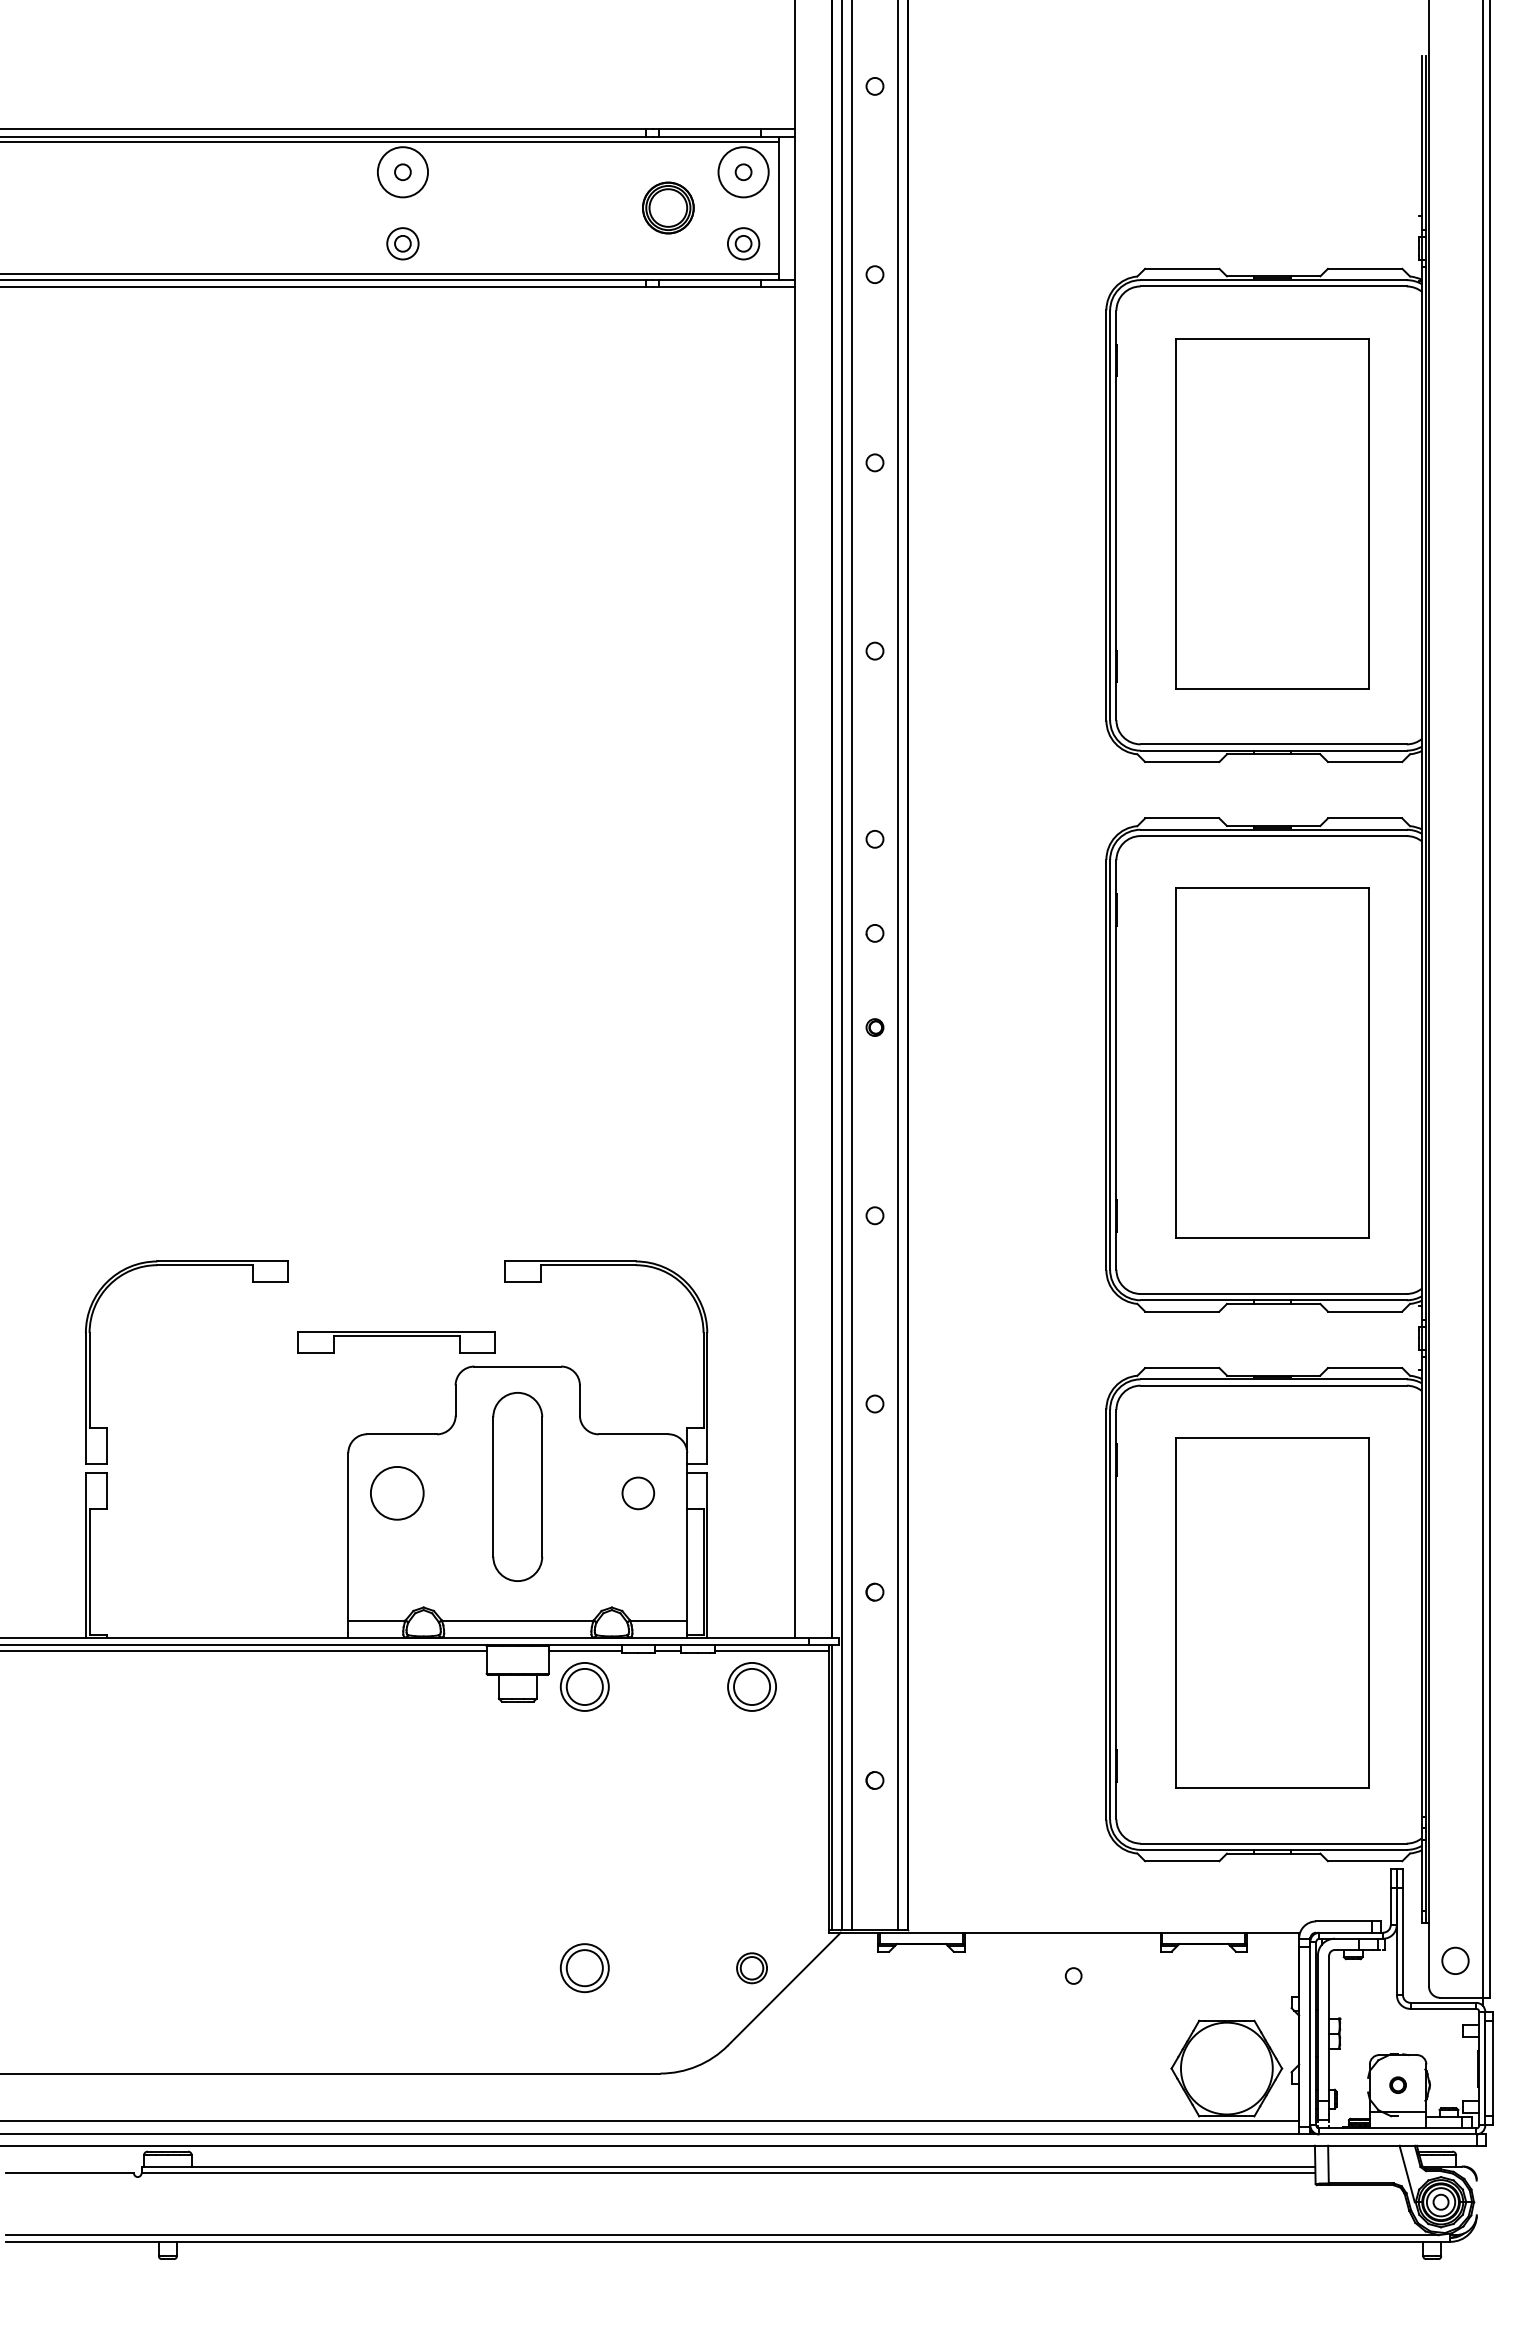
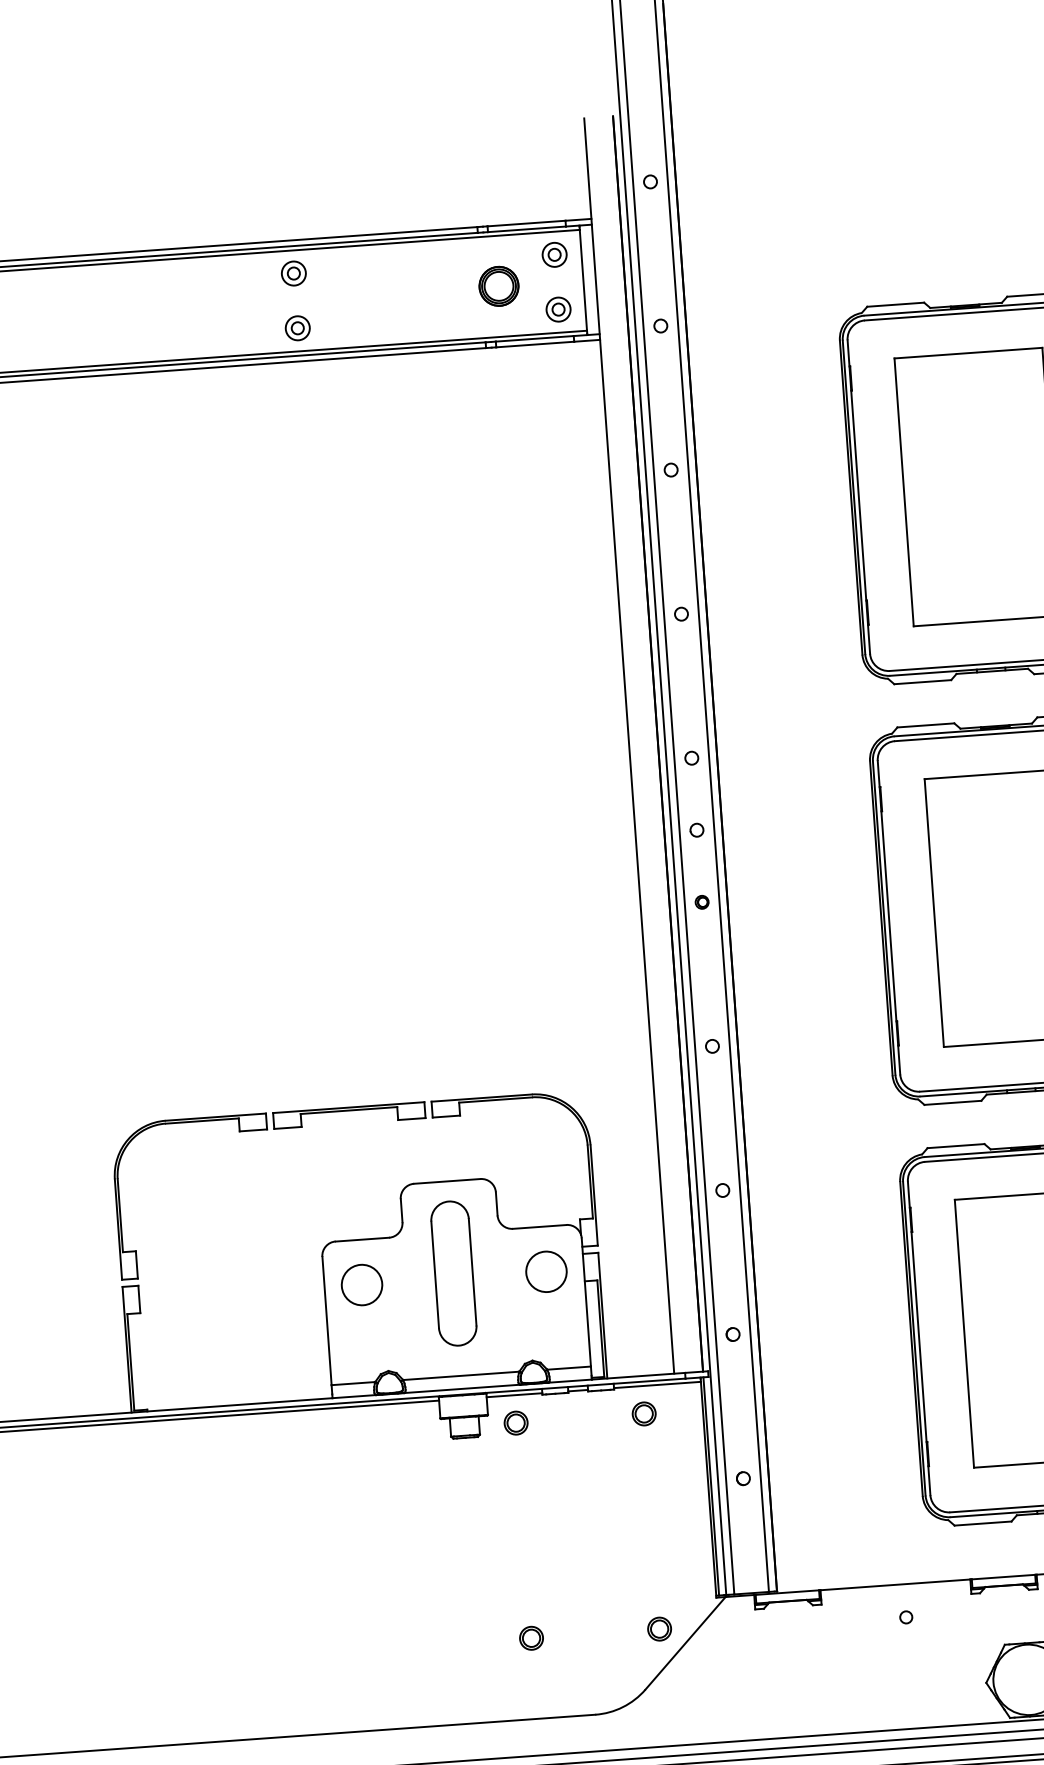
circle: (402, 171) -> (293, 272), size x0.62
circle: (743, 171) -> (554, 254), size x0.62
part: (396, 1342) -> (349, 1115), moved
circle: (638, 1493) -> (546, 1271), size x1.67
part: (584, 1687) -> (515, 1423), size x0.62
part: (751, 1687) -> (643, 1414), size x0.62
part: (584, 1968) -> (531, 1638), size x0.62

